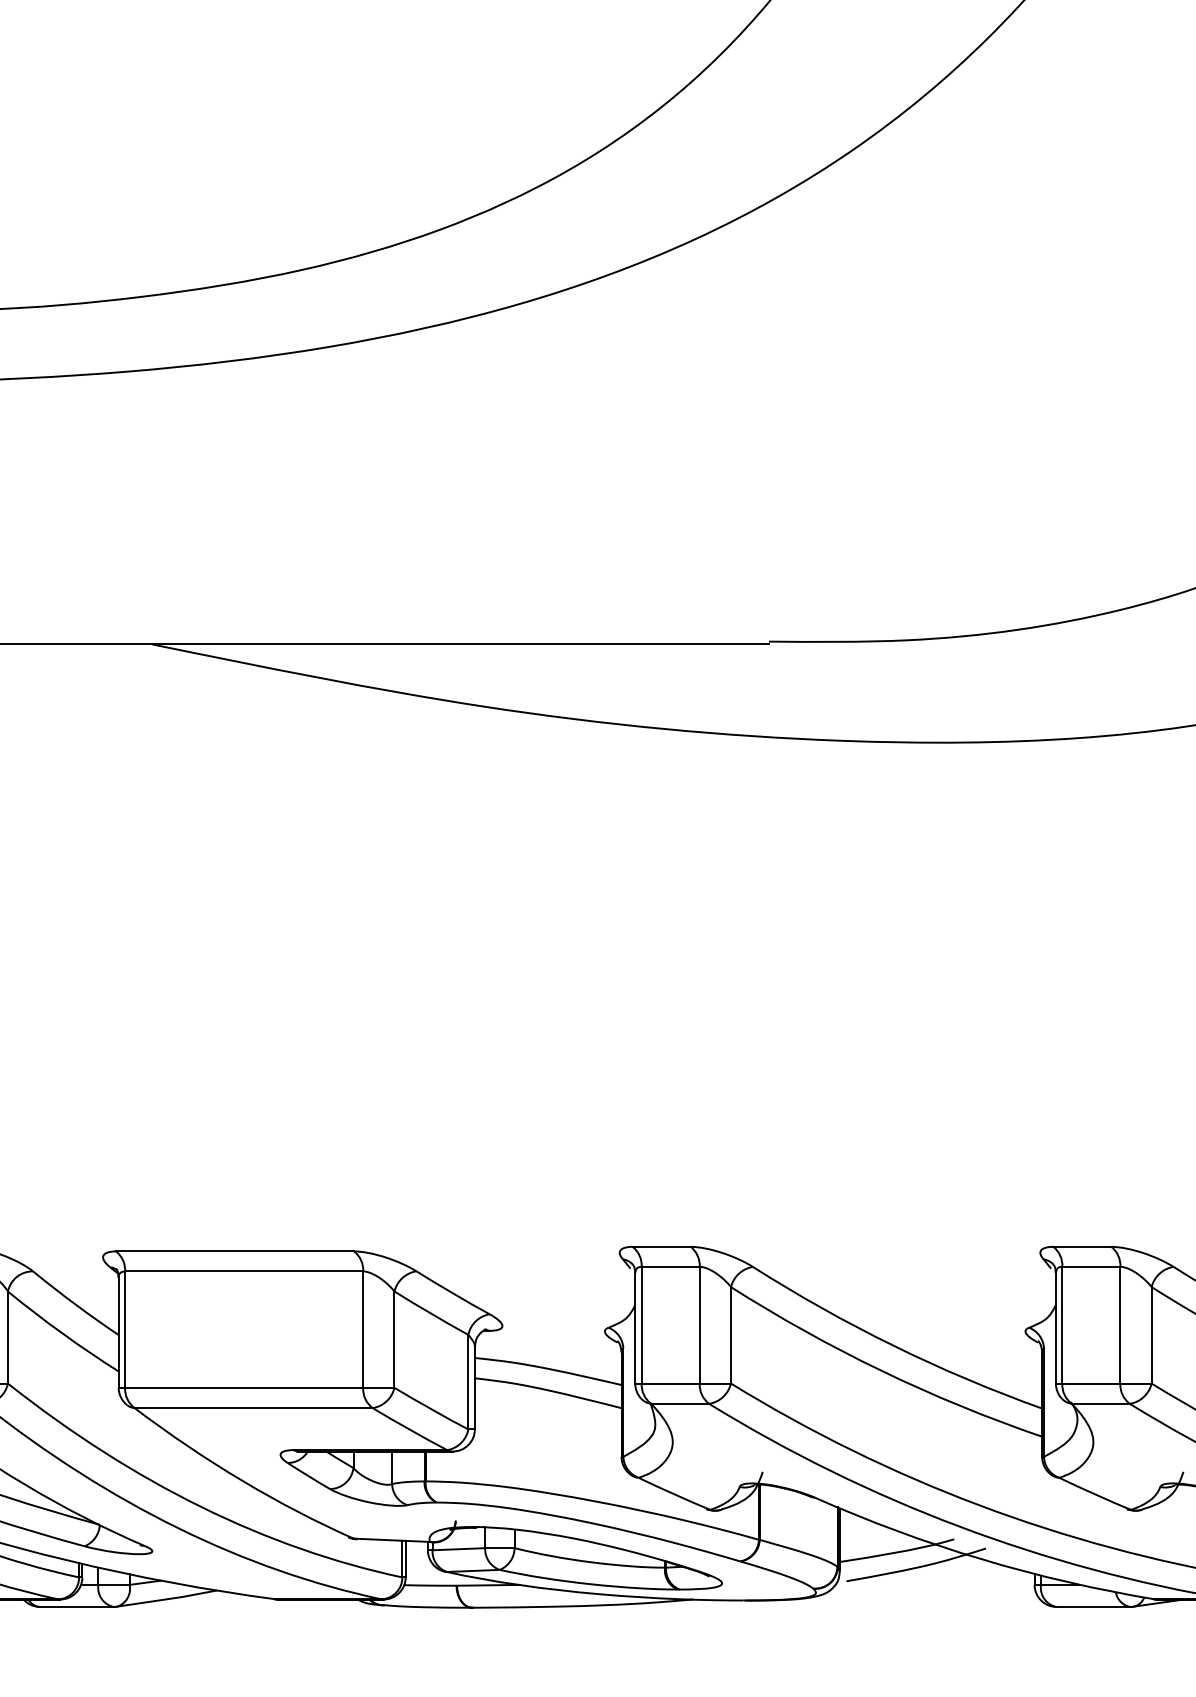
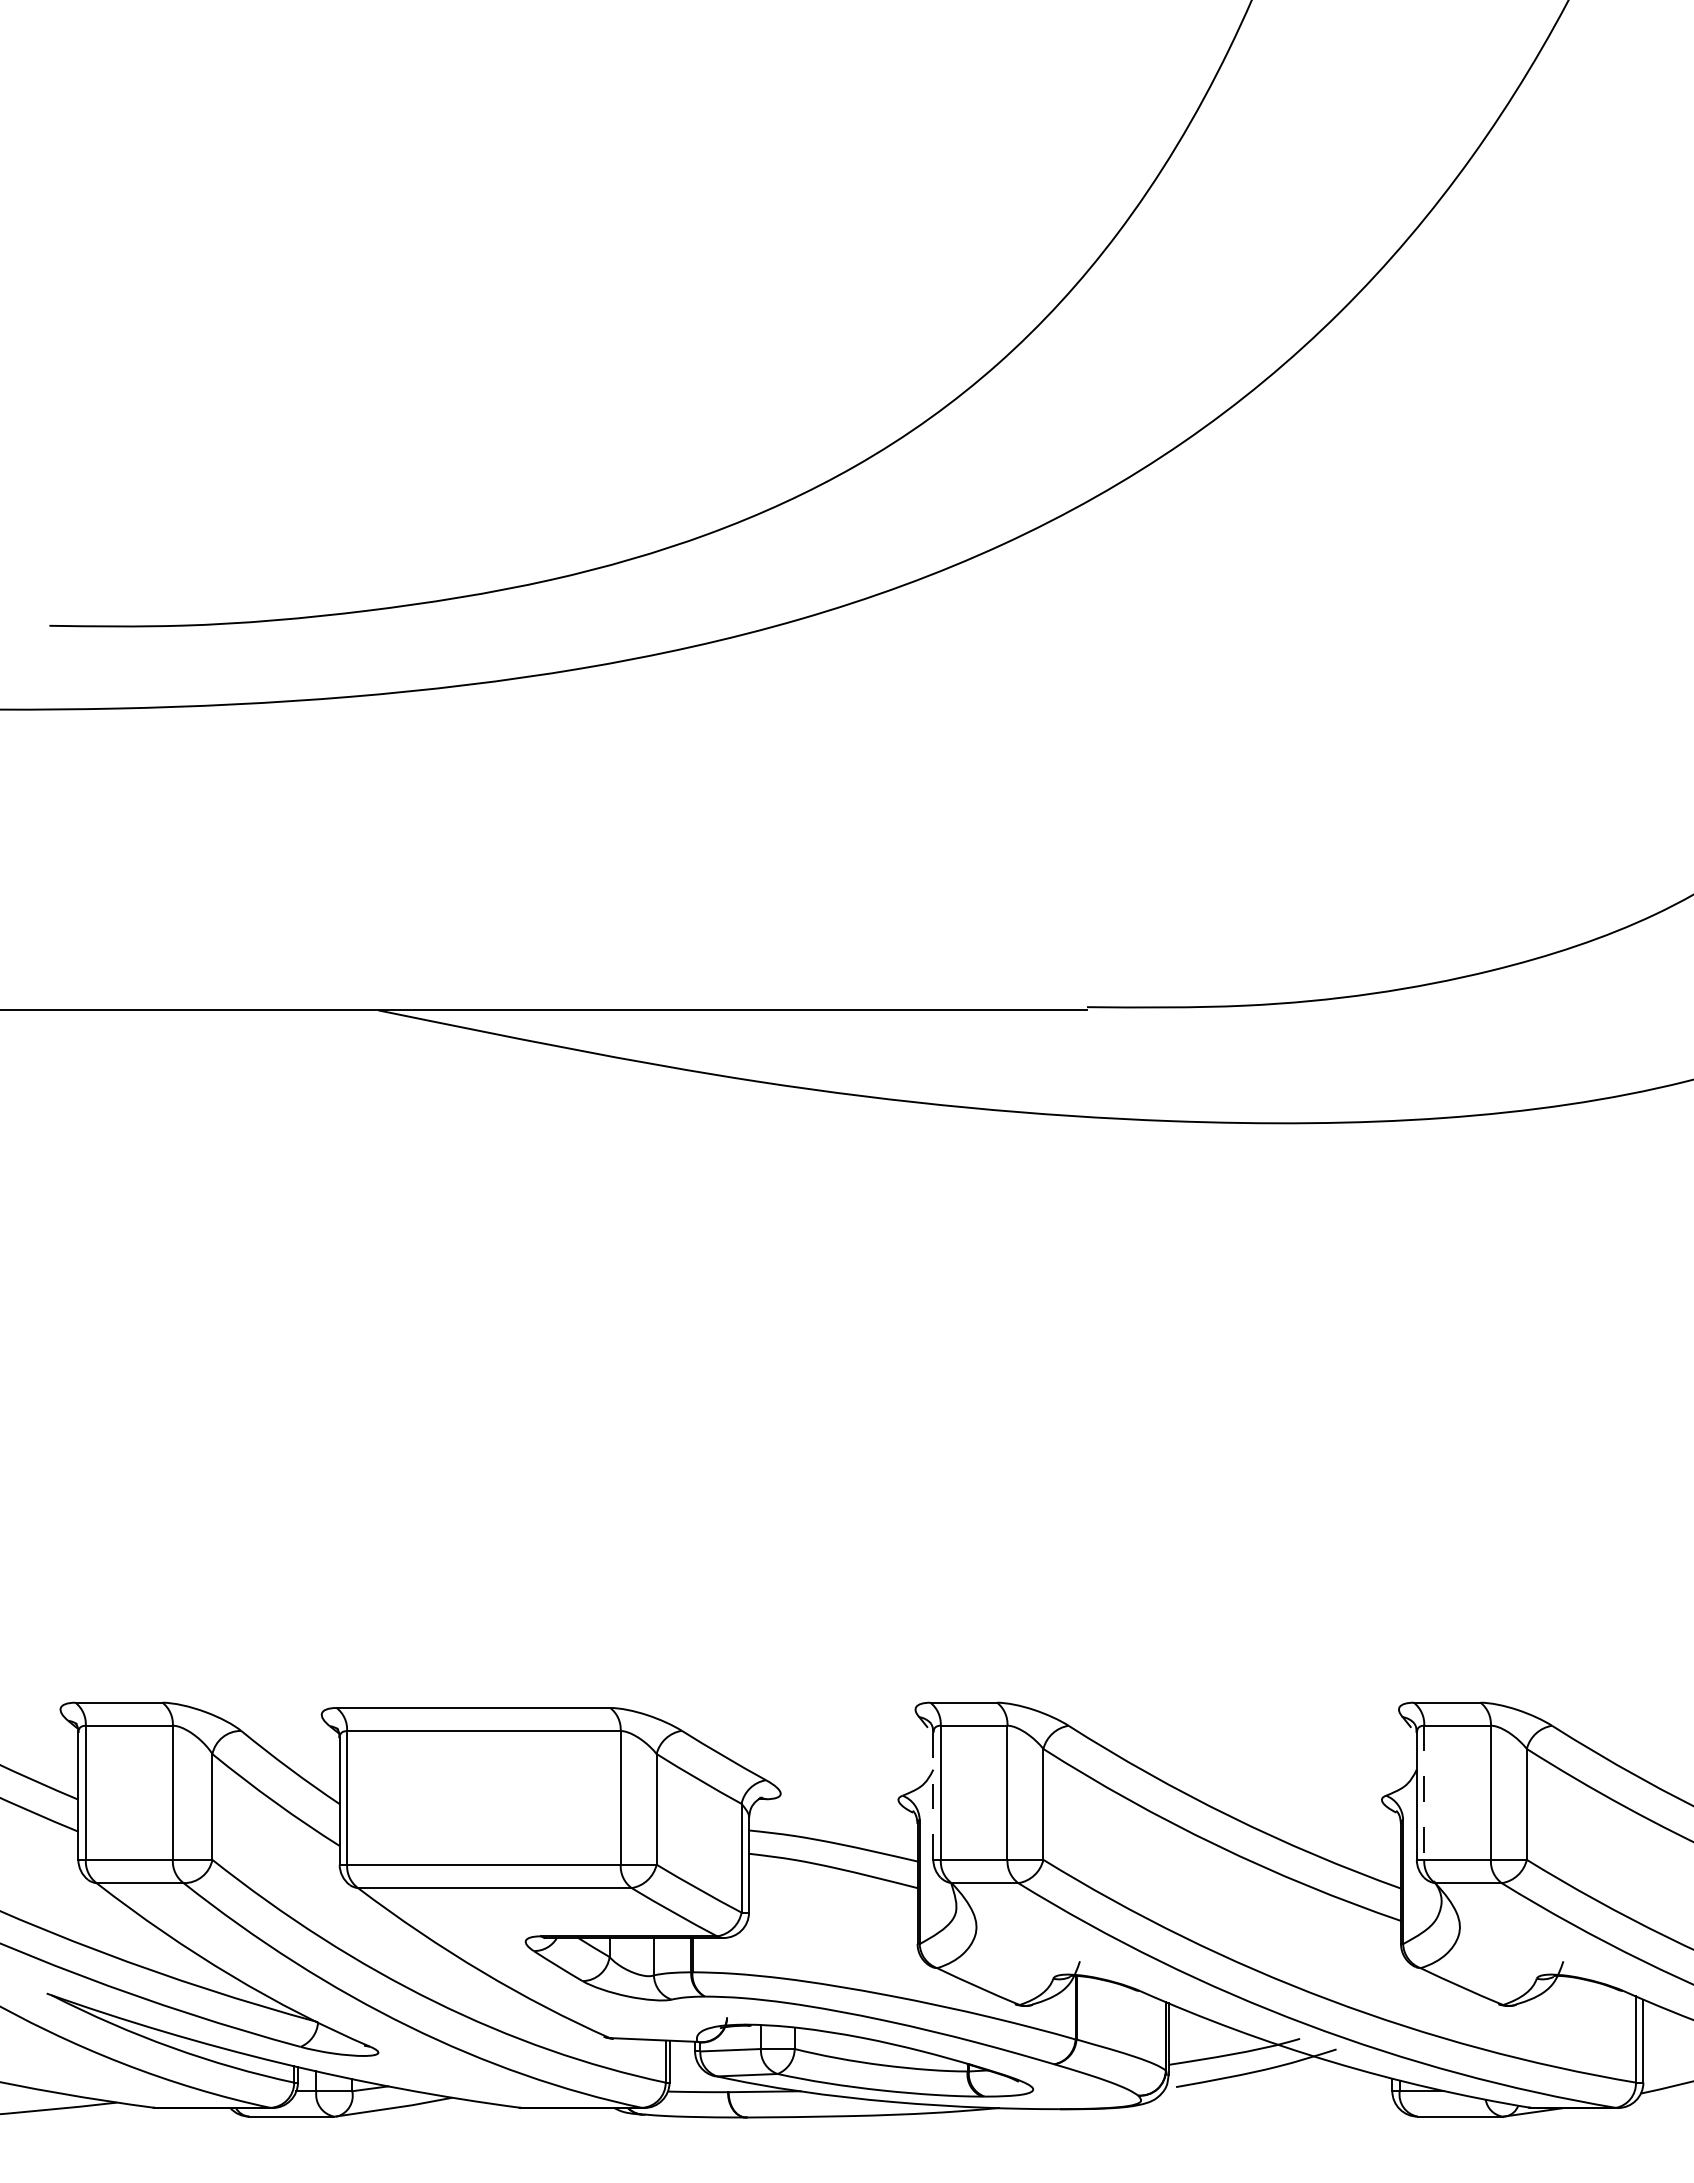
line: (1062, 1325) -> (1424, 1793), solid -> dashed
line: (635, 1328) -> (933, 1796), solid -> dashed

